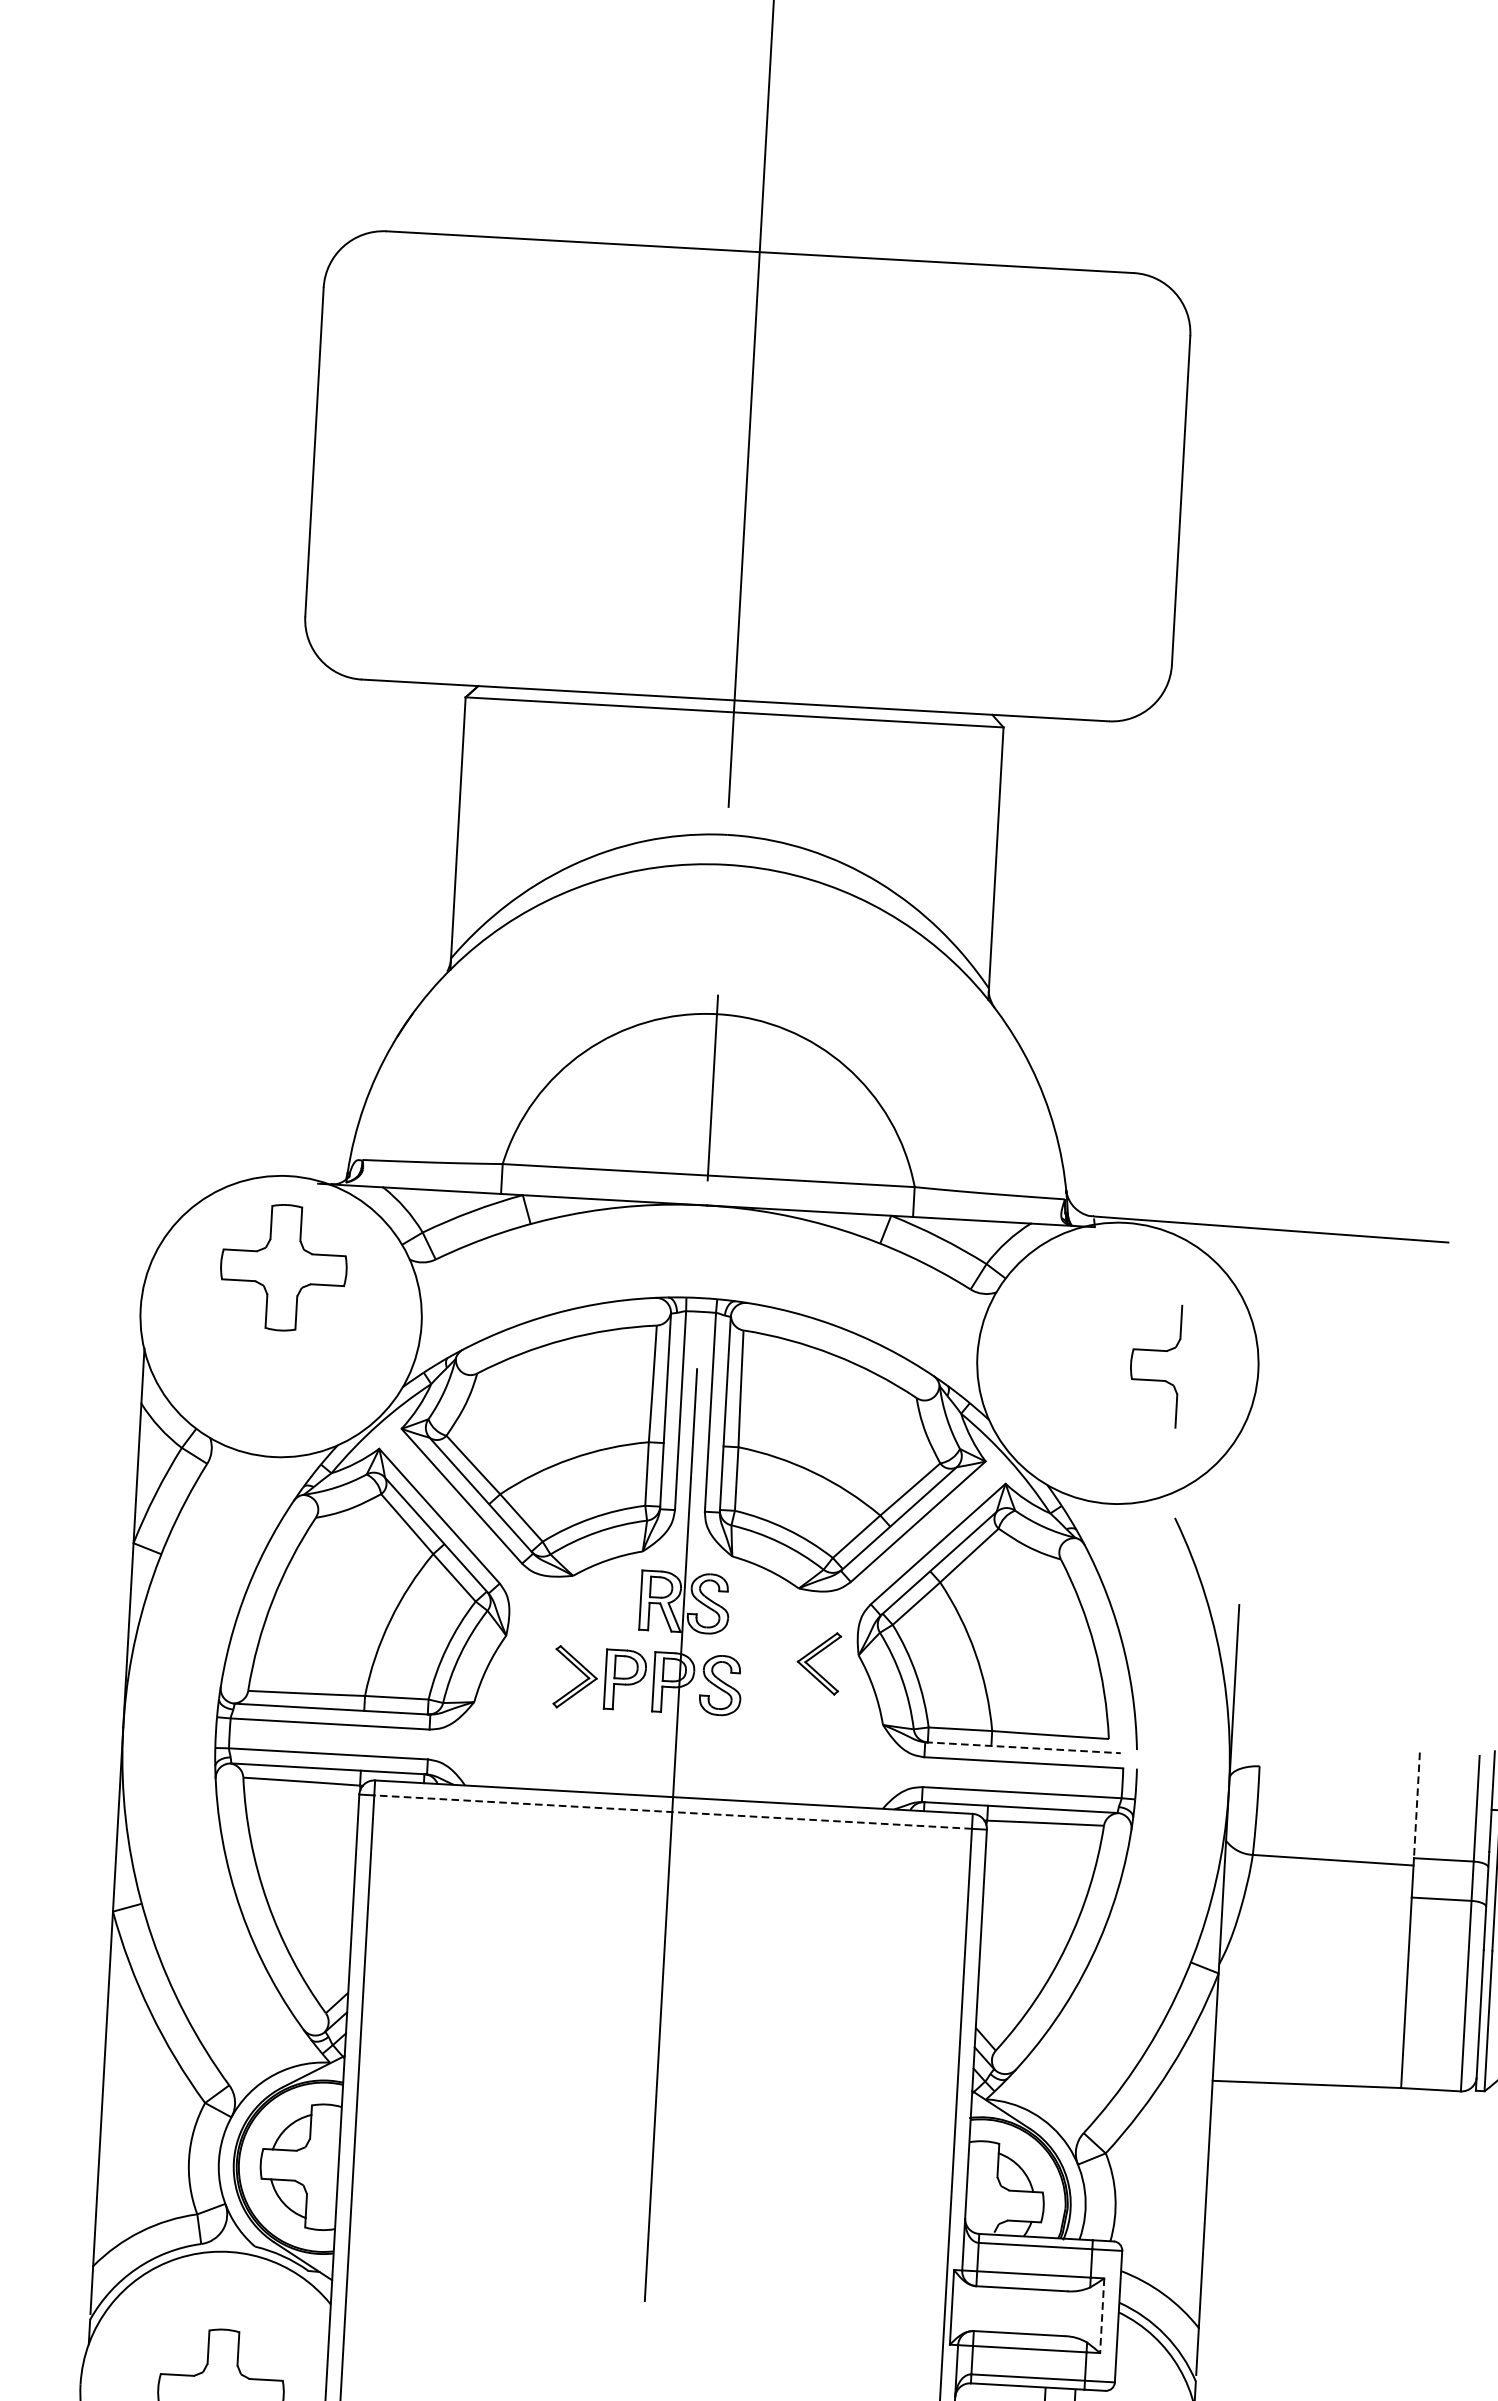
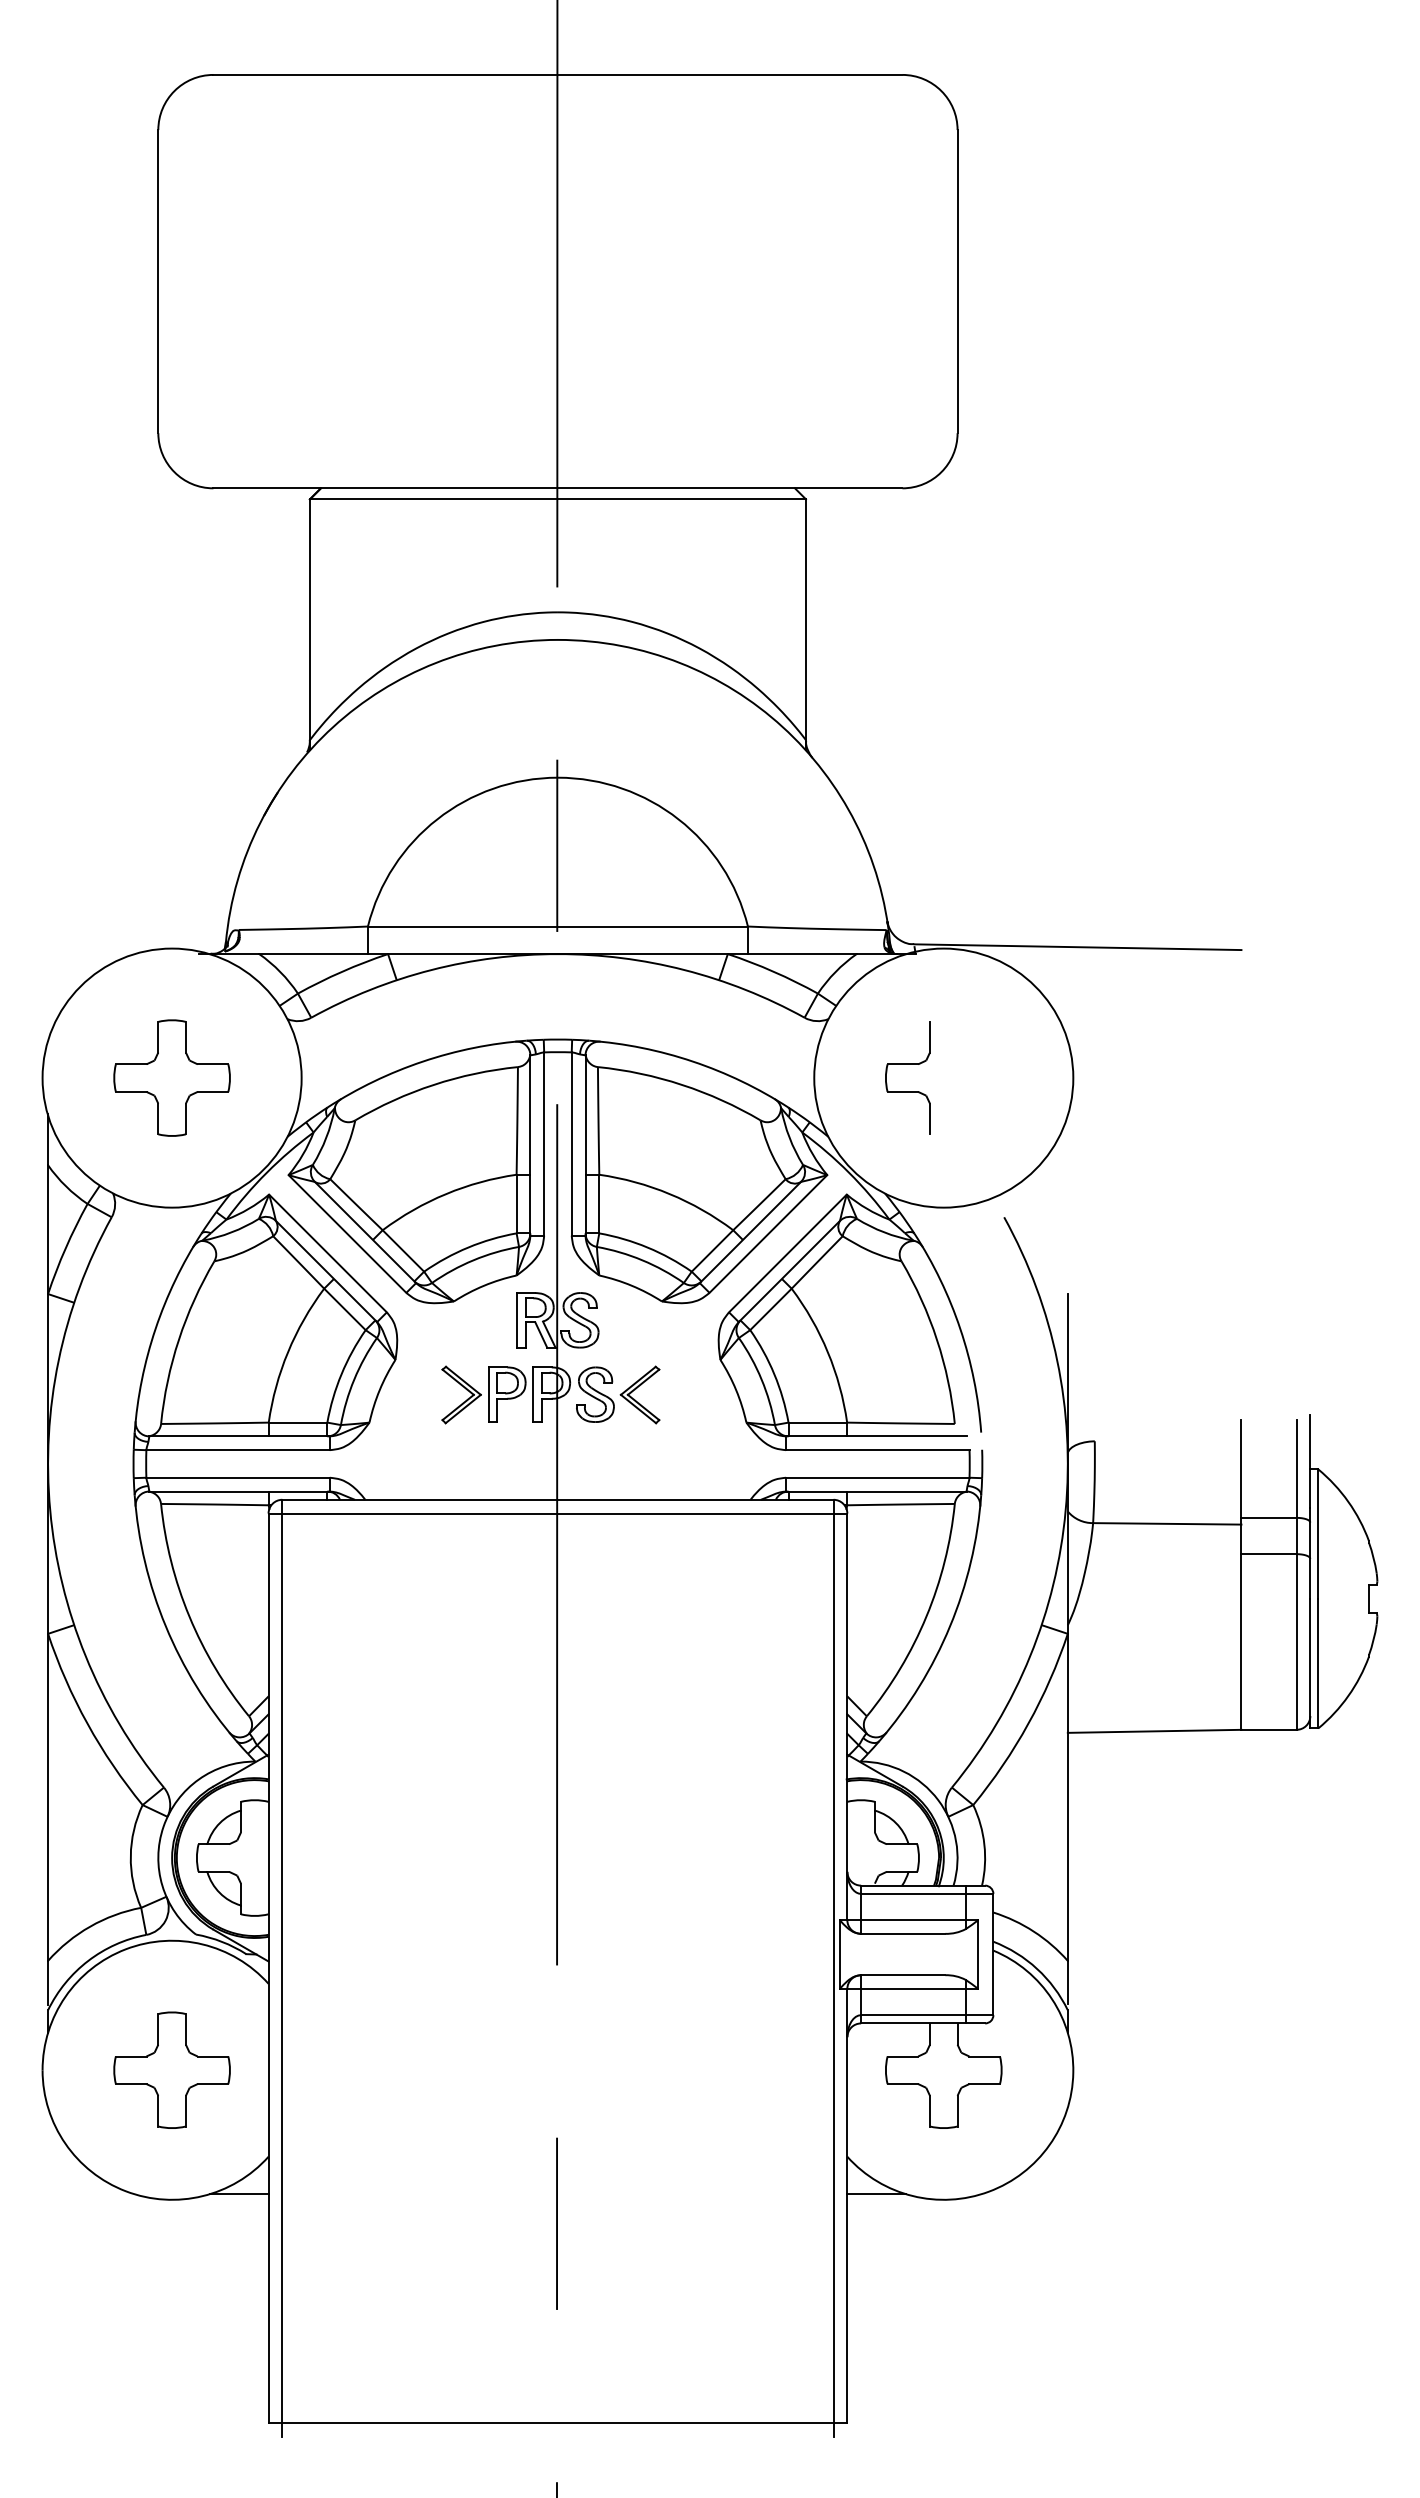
part: (283, 1267) -> (171, 1077), moved
part: (1155, 1350) -> (907, 1064), moved
part: (818, 1662) -> (639, 1394), moved
line: (1023, 1747) -> (876, 1436), dashed -> solid
line: (1416, 1805) -> (1241, 1469), dashed -> solid
line: (672, 1812) -> (557, 1513), dashed -> solid
line: (1102, 2316) -> (978, 1955), dashed -> solid

